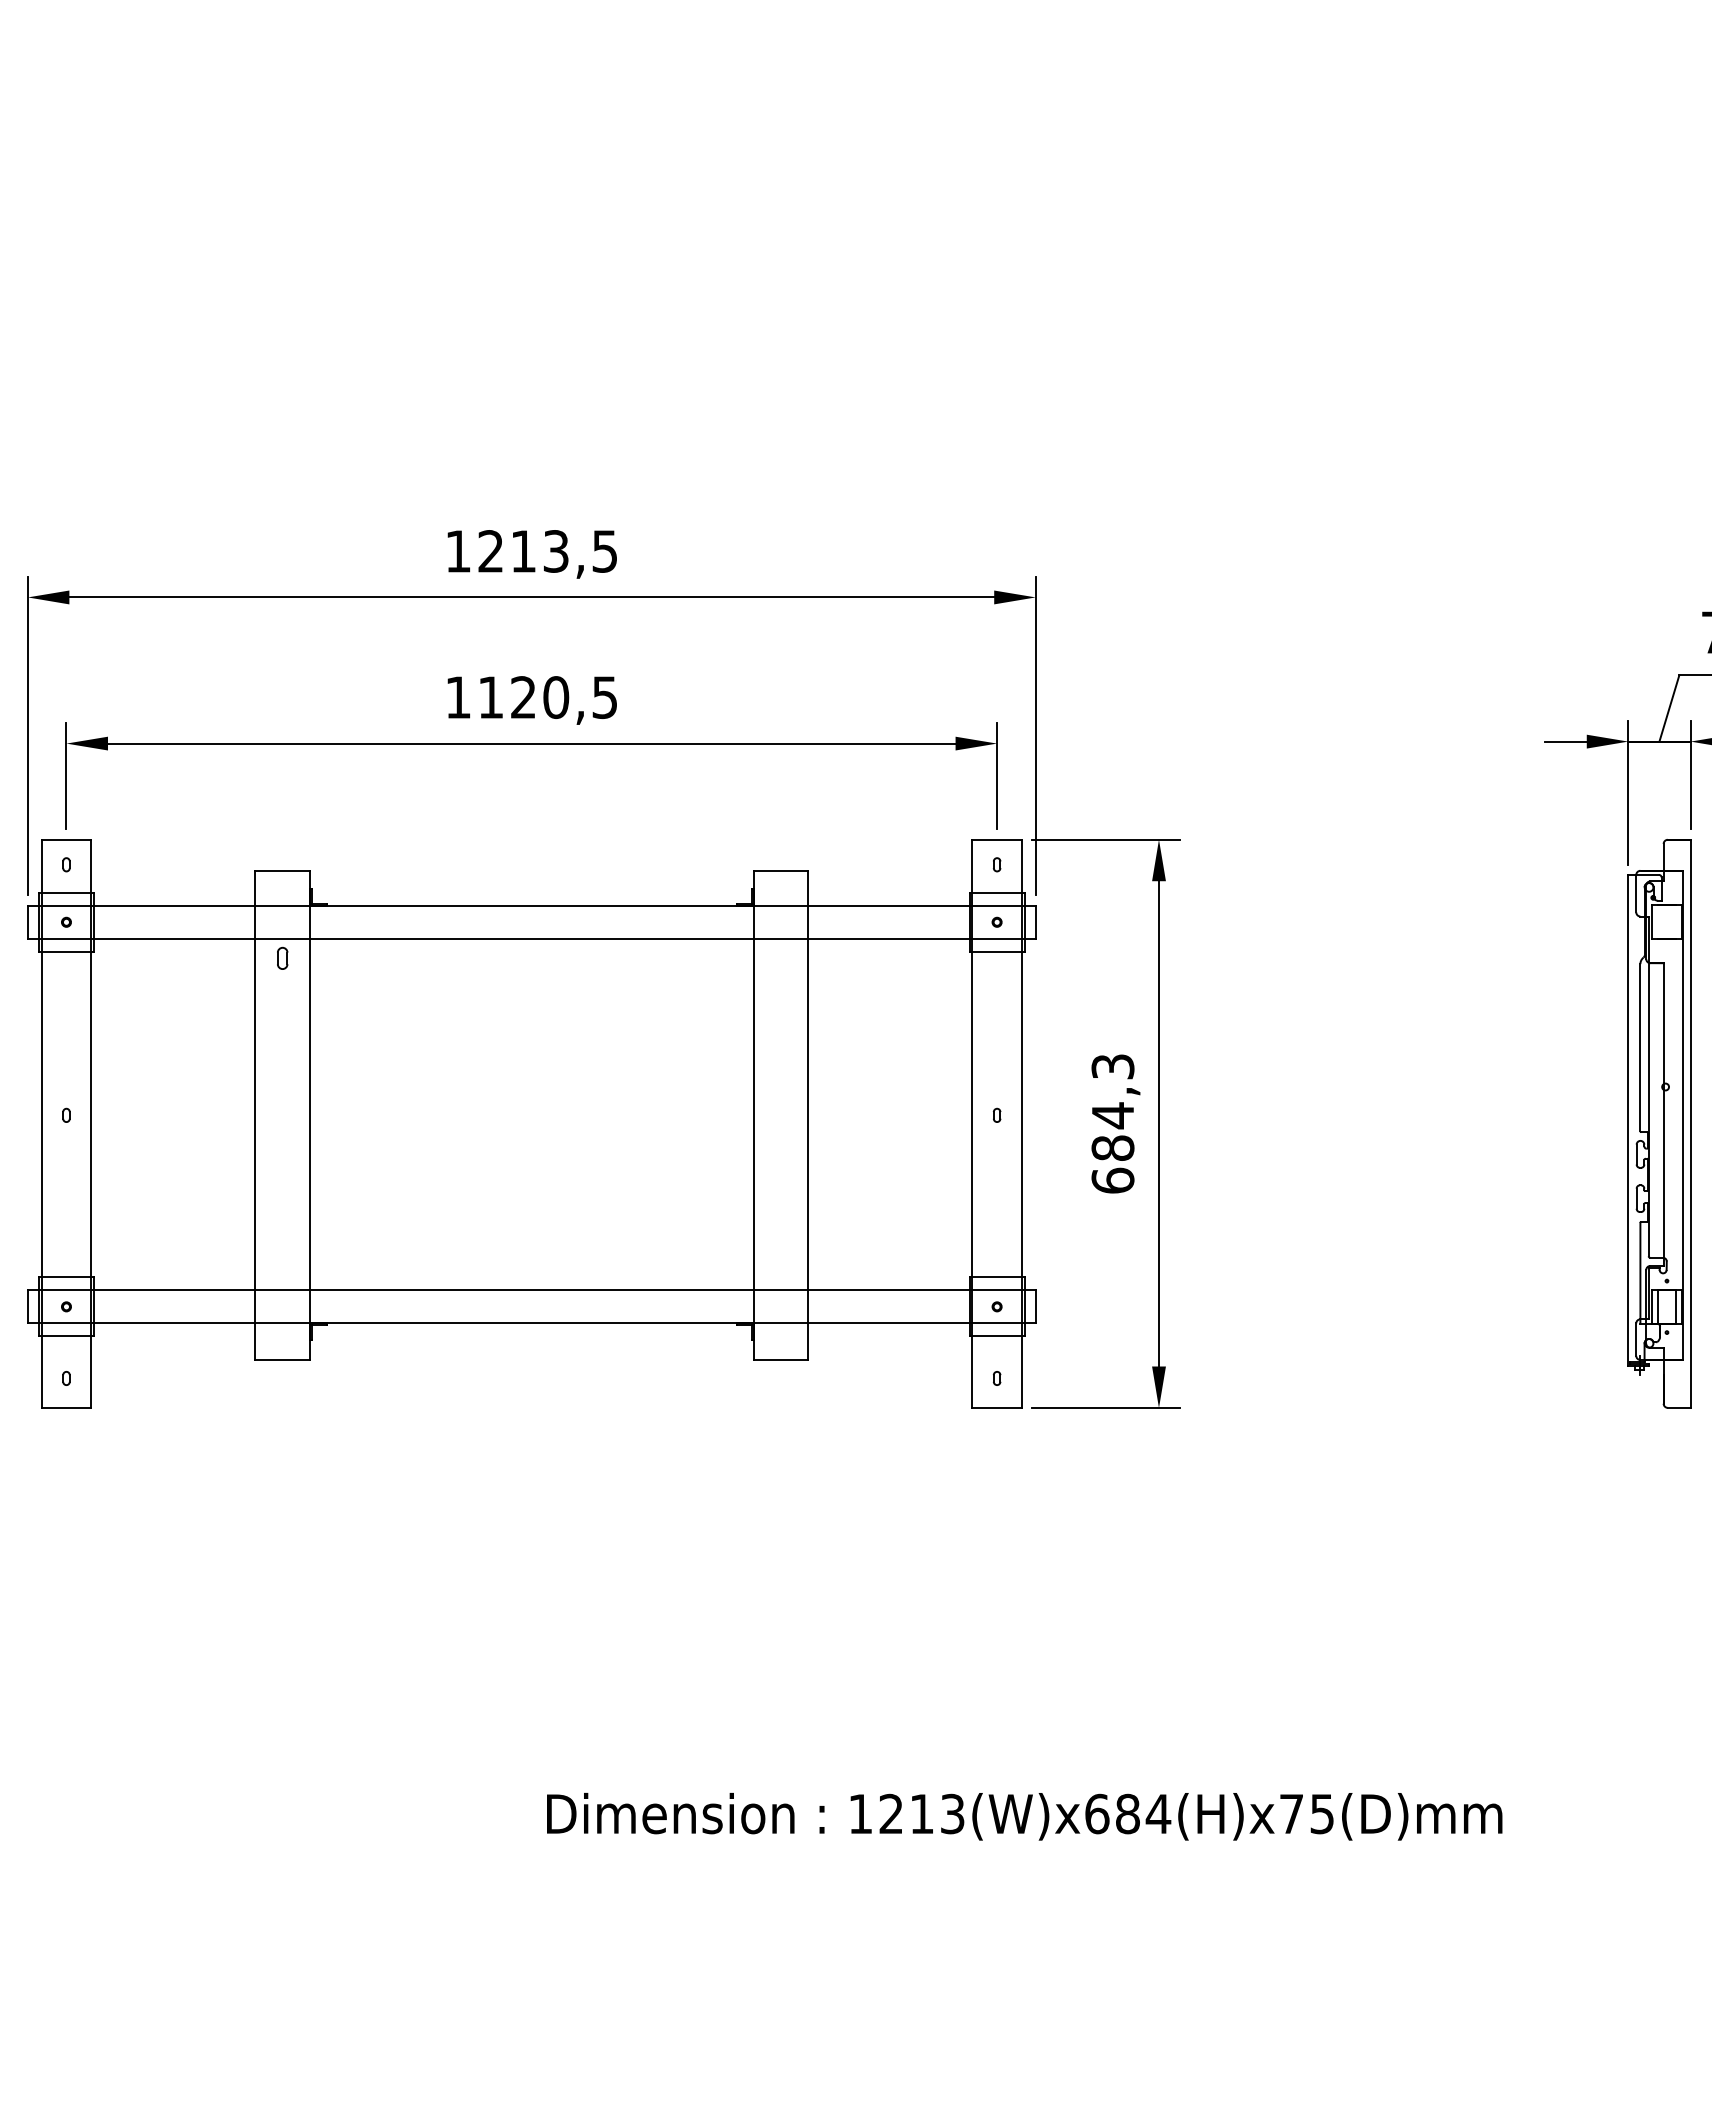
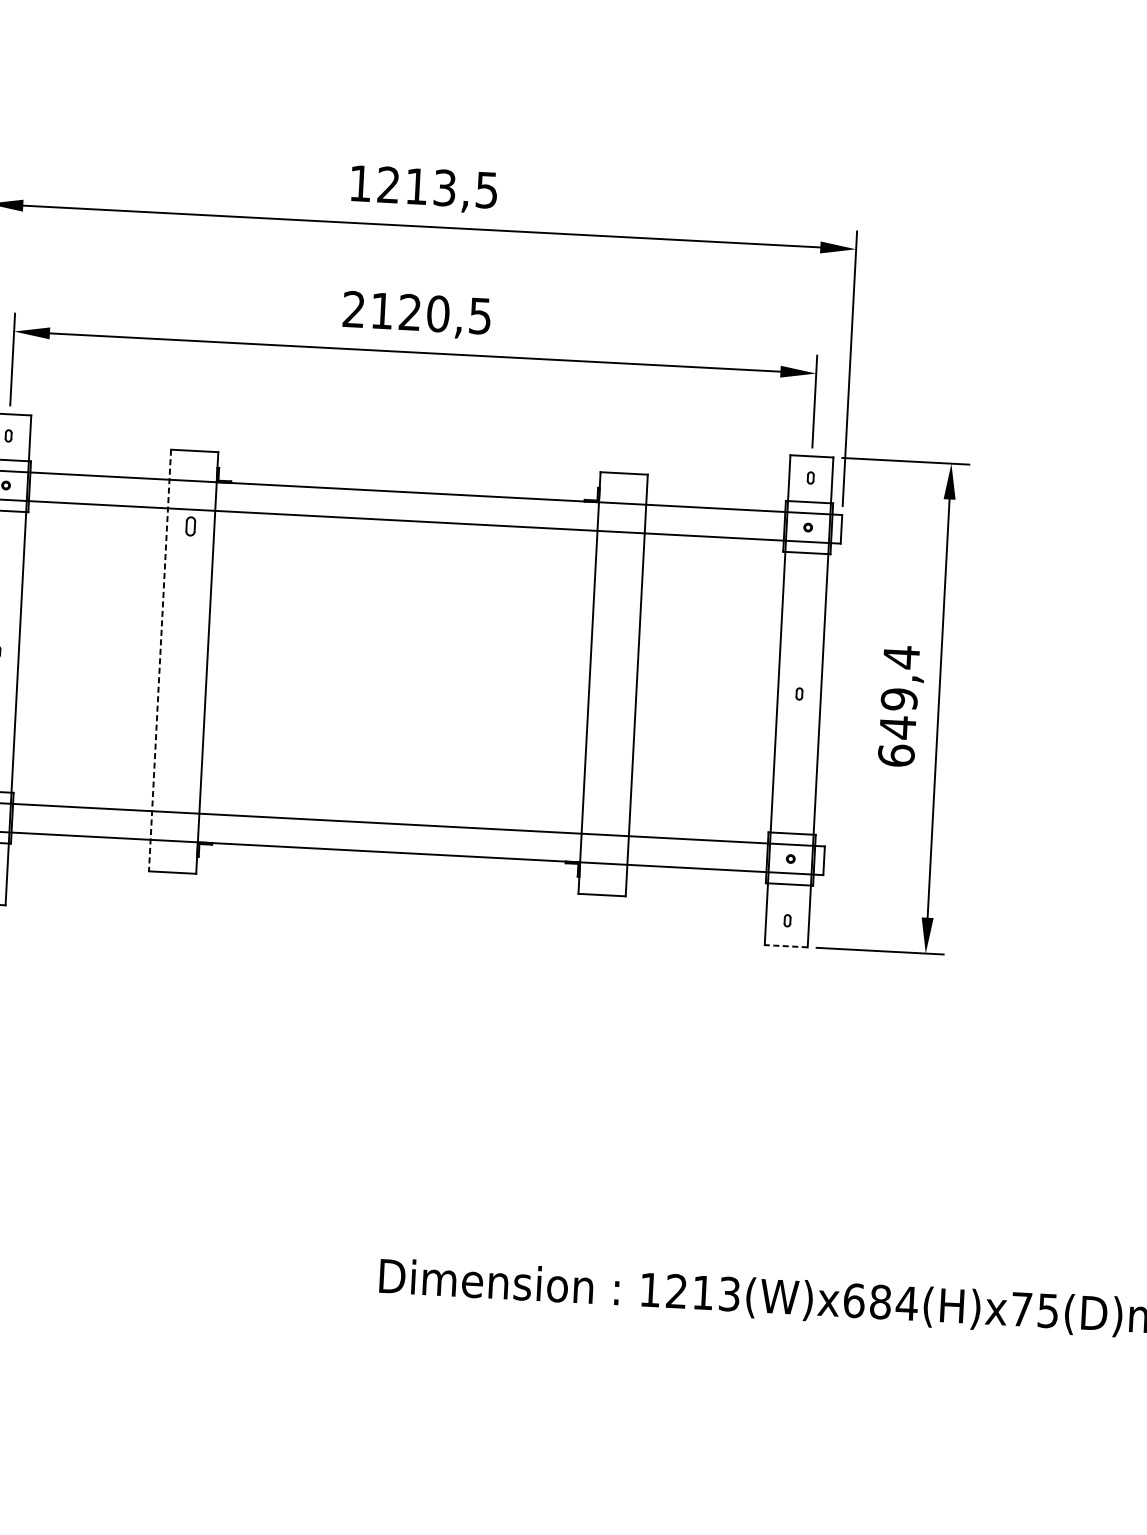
text: (458, 697) -> (354, 309), 1120,5 -> 2120,5
text: (1112, 1107) -> (899, 692), 684,3 -> 649,4
line: (255, 1115) -> (160, 660), solid -> dashed
line: (997, 1408) -> (786, 946), solid -> dashed

